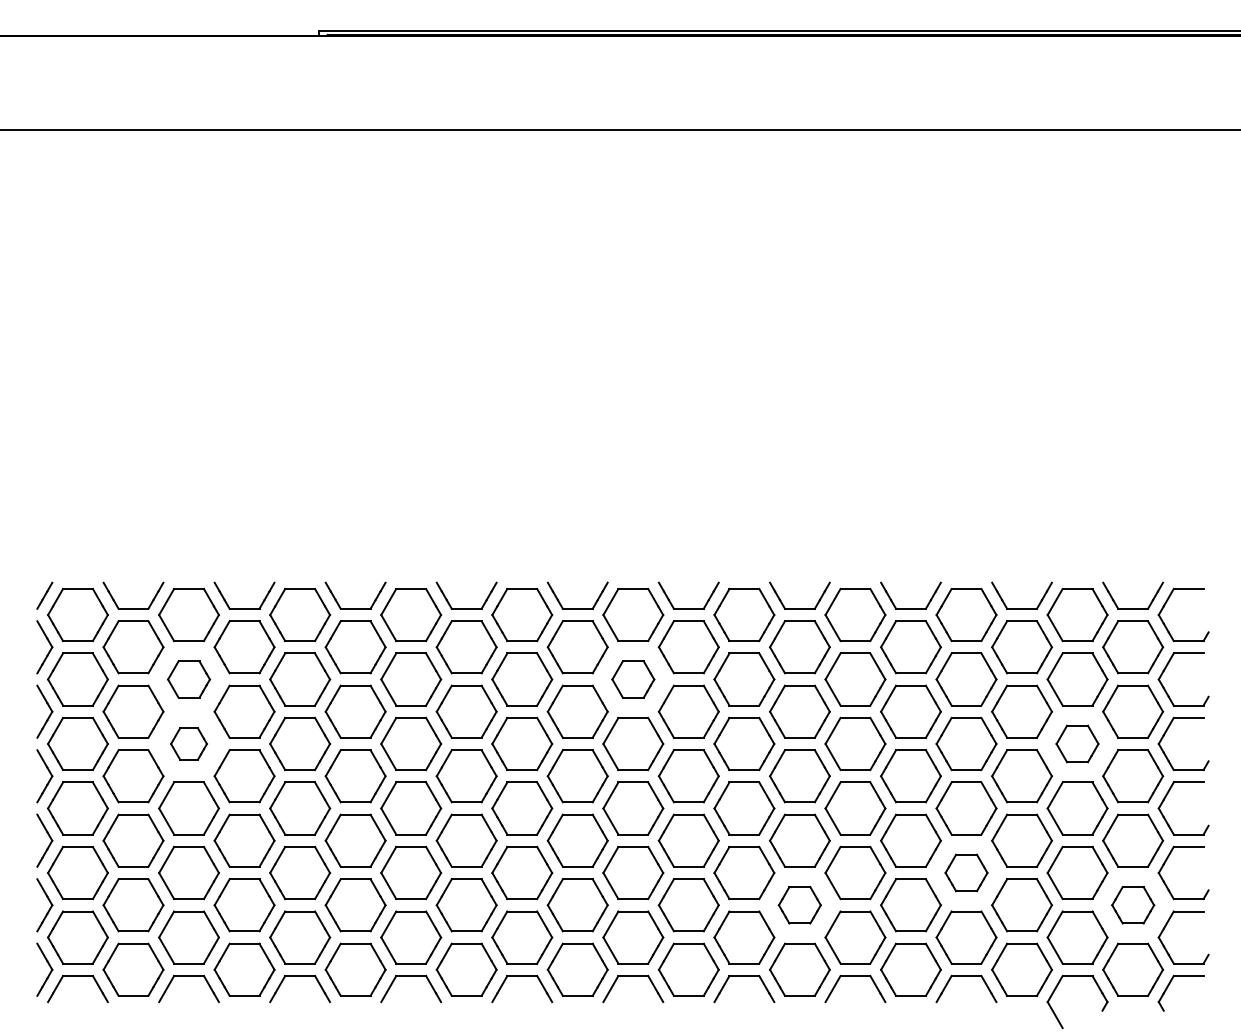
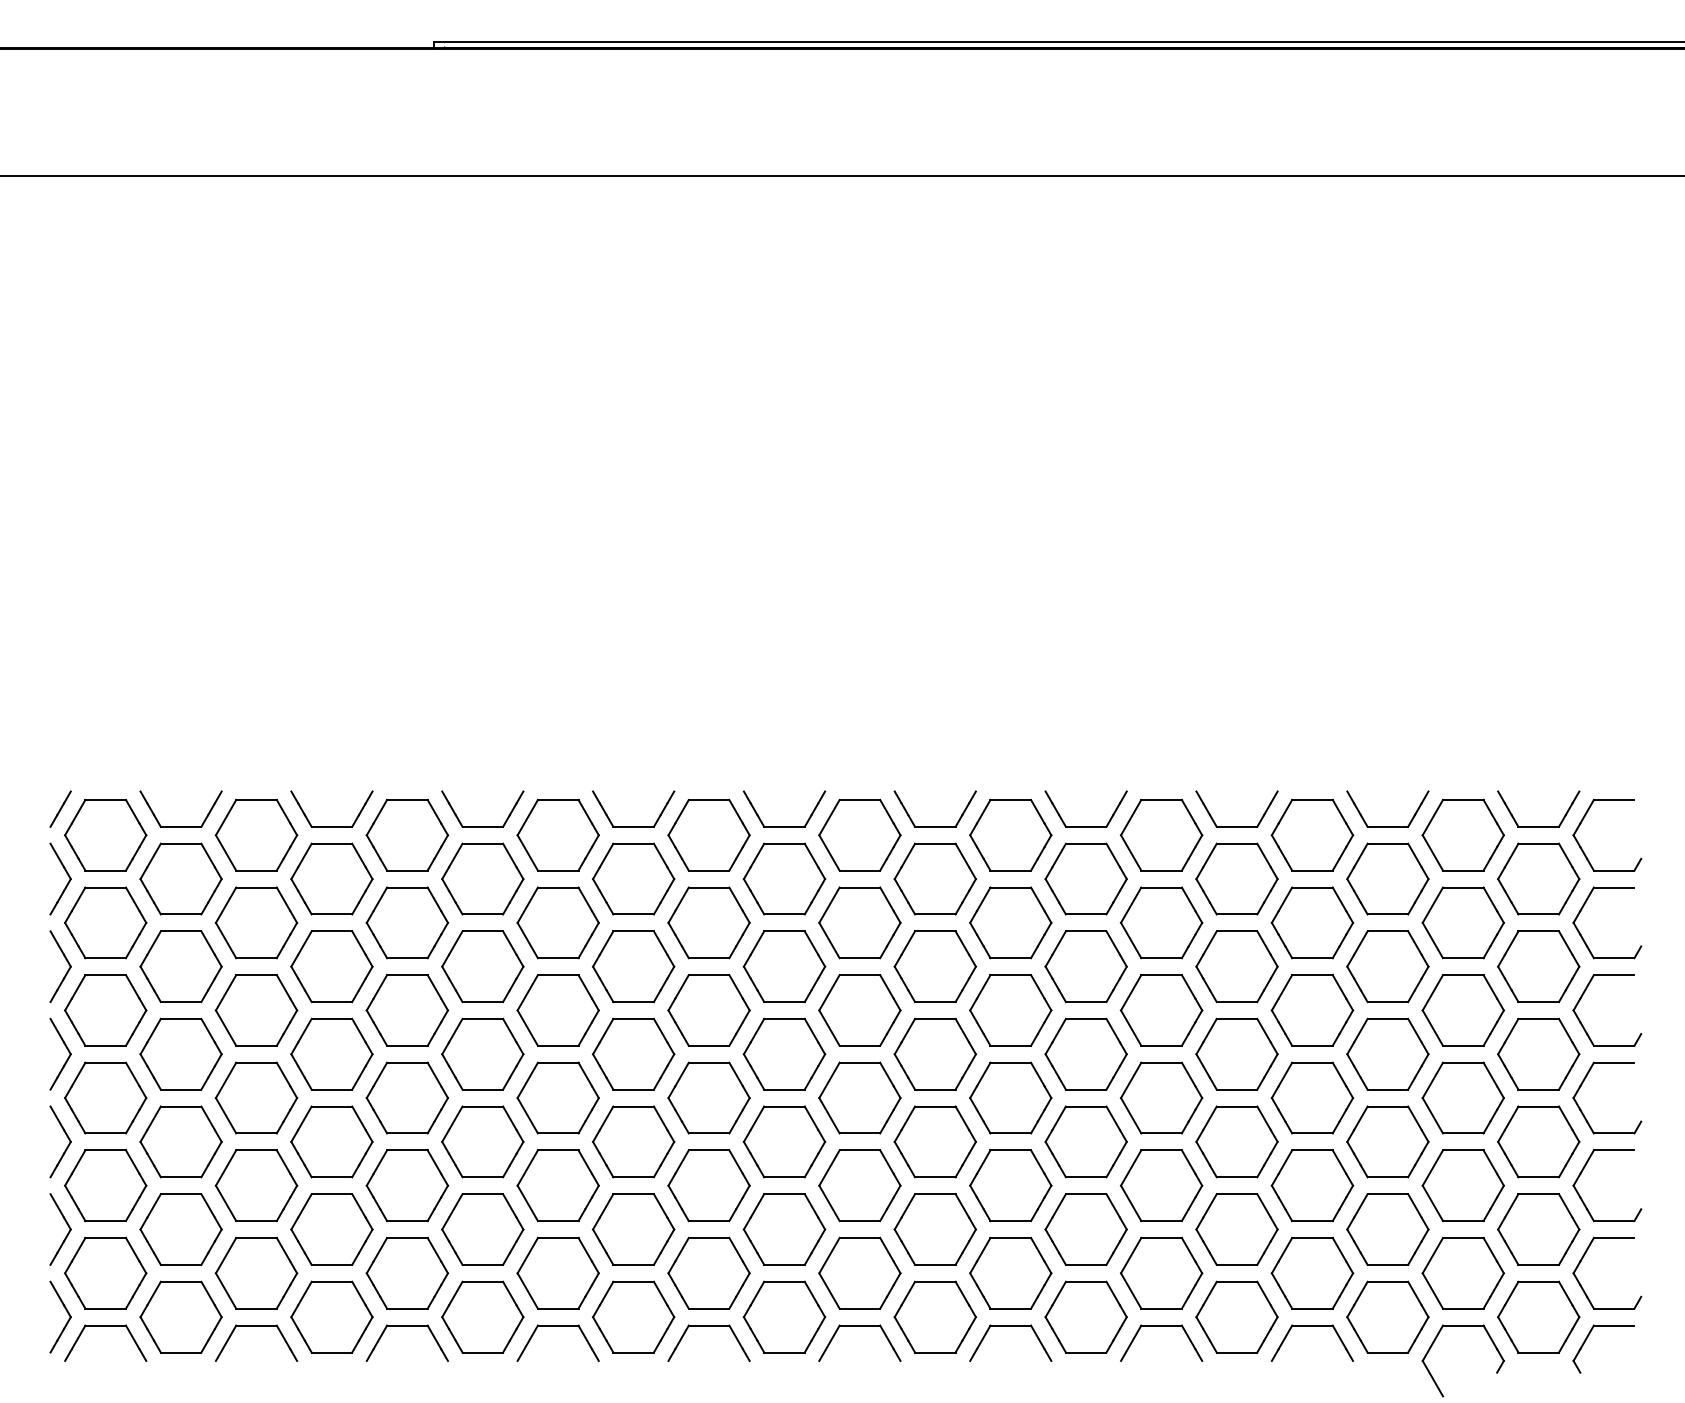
part: (189, 679) -> (256, 922), size x1.43
part: (633, 679) -> (859, 922), size x1.43
part: (189, 744) -> (256, 1010), size x1.67
part: (1077, 744) -> (1462, 1010), size x1.43
part: (966, 872) -> (1312, 1185), size x1.43
part: (799, 905) -> (1085, 1229), size x1.43
part: (1132, 905) -> (1538, 1229), size x1.43

